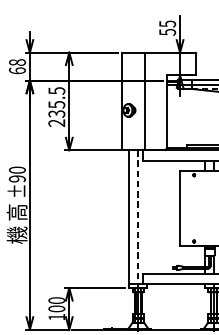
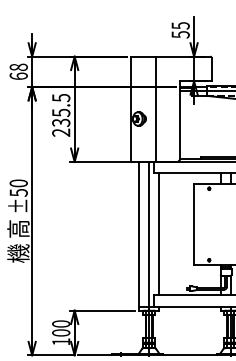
text: (17, 178) -> (18, 192), ±90 -> ±50
line: (147, 217) -> (158, 234), added
line: (138, 219) -> (149, 236), dashed -> solid

